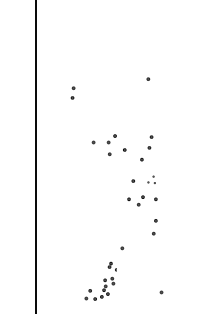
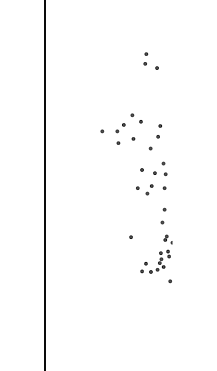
part: (72, 92) -> (145, 58), moved
part: (127, 129) -> (136, 118), added
part: (151, 179) -> (160, 168), size x1.67
part: (100, 280) -> (156, 253), moved

